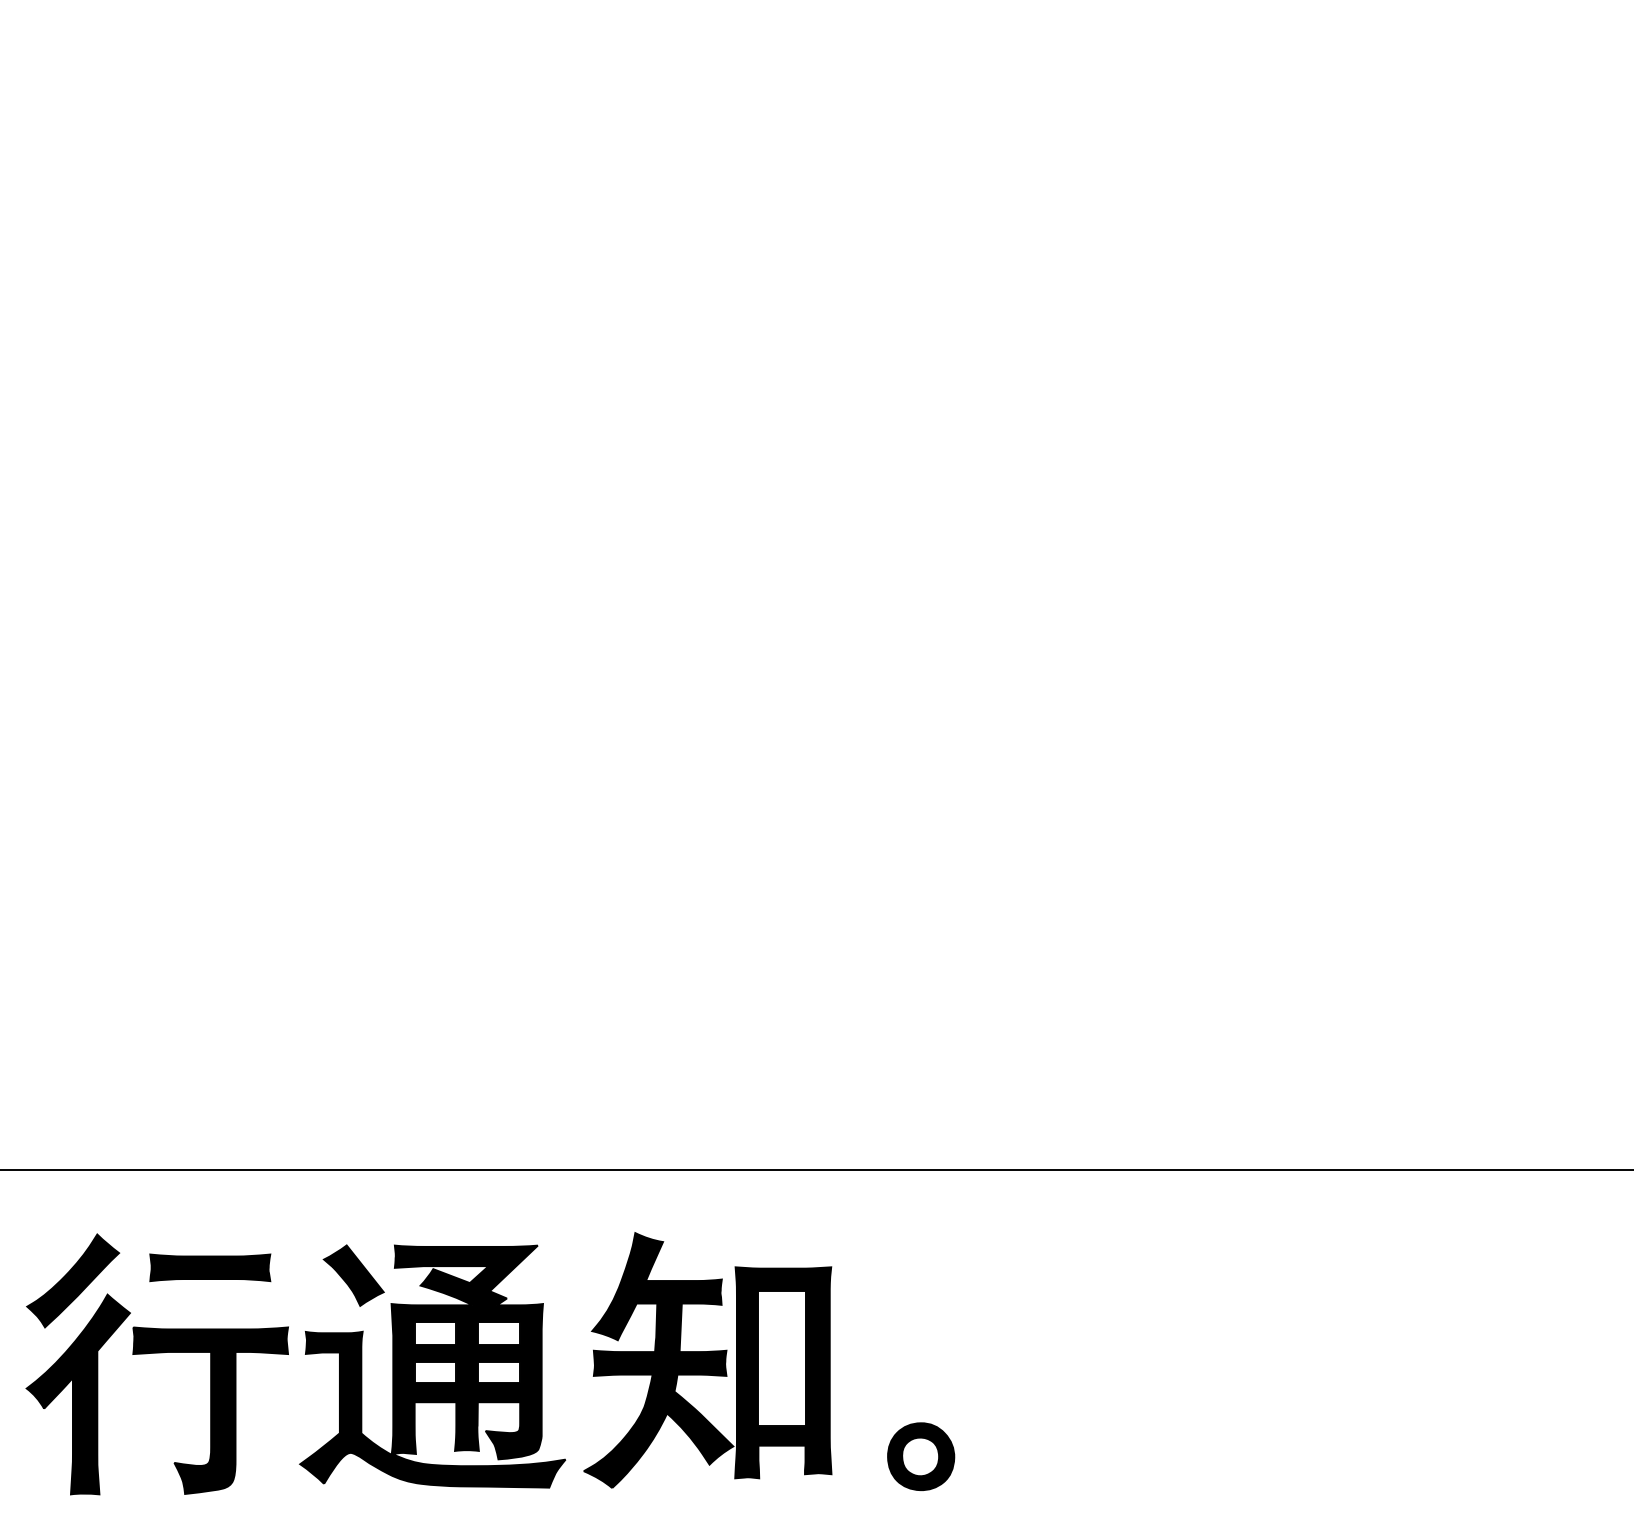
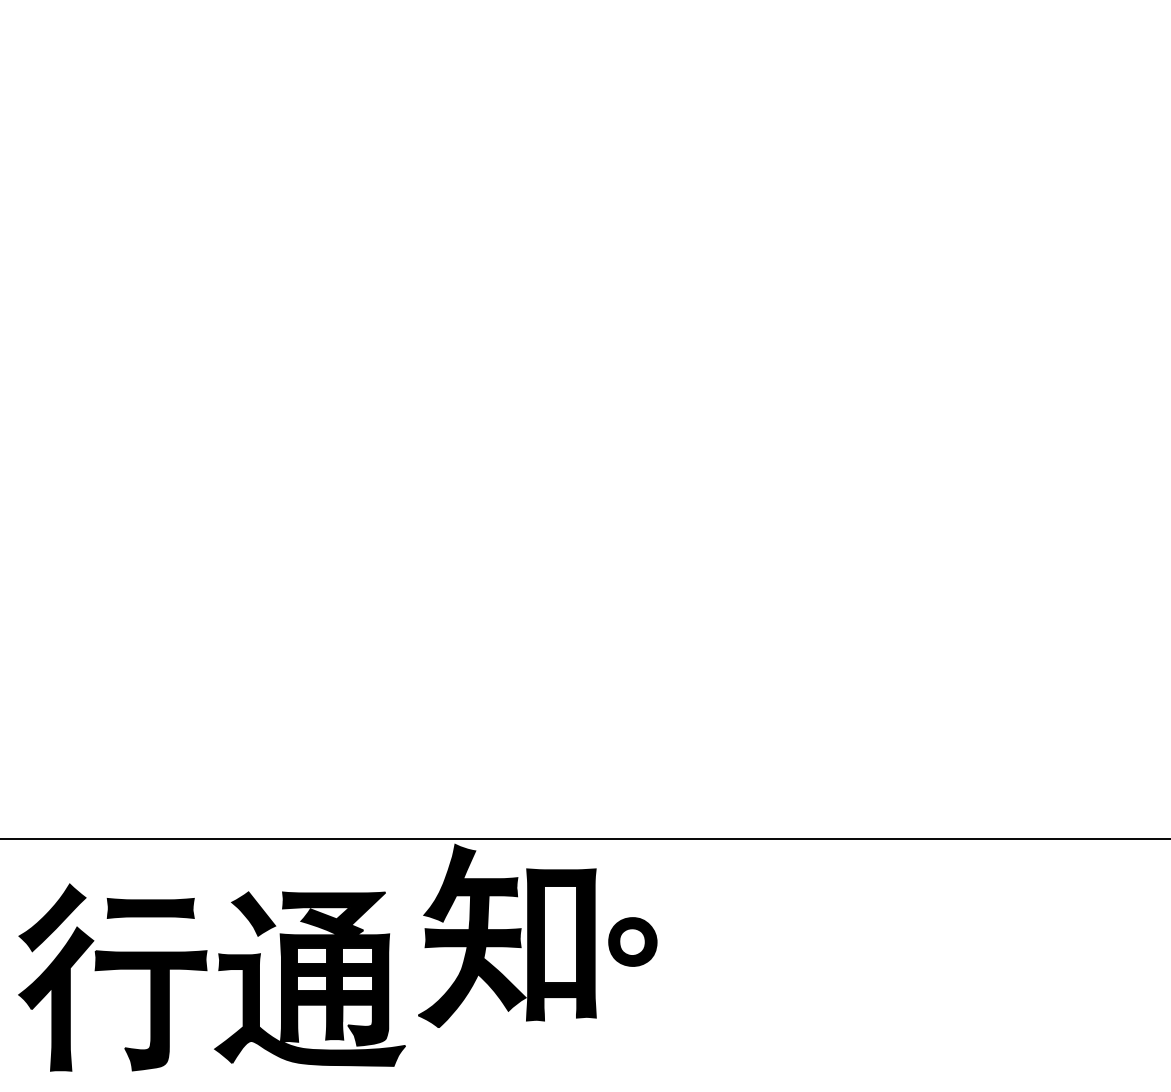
part: (707, 1360) -> (507, 936), moved
part: (921, 1456) -> (633, 941), moved

